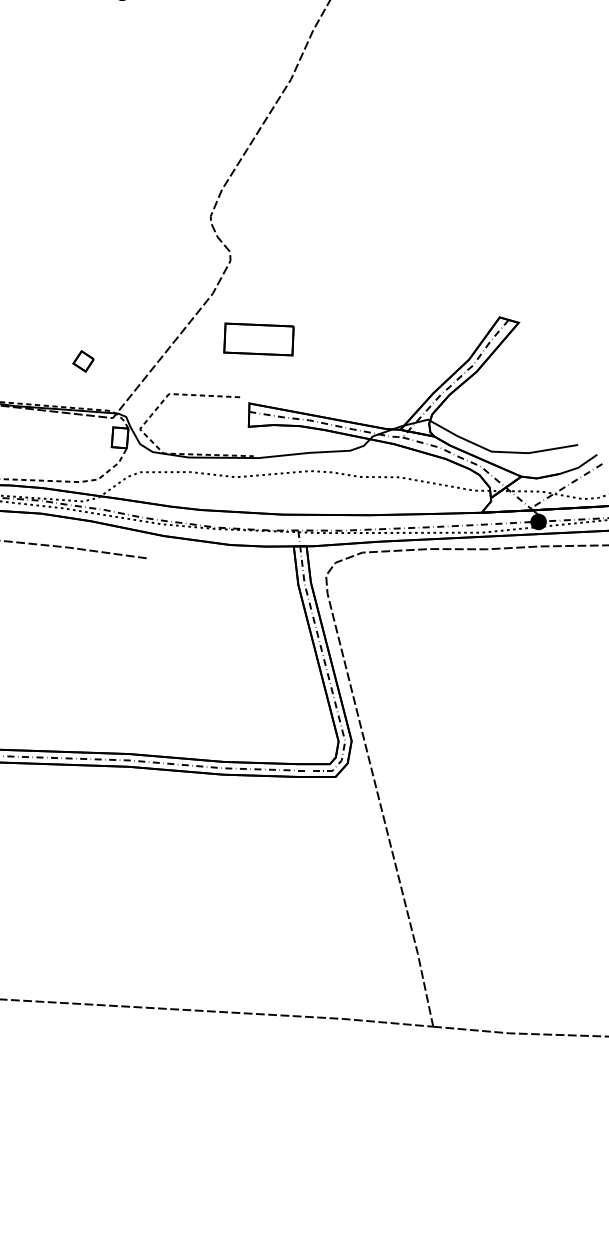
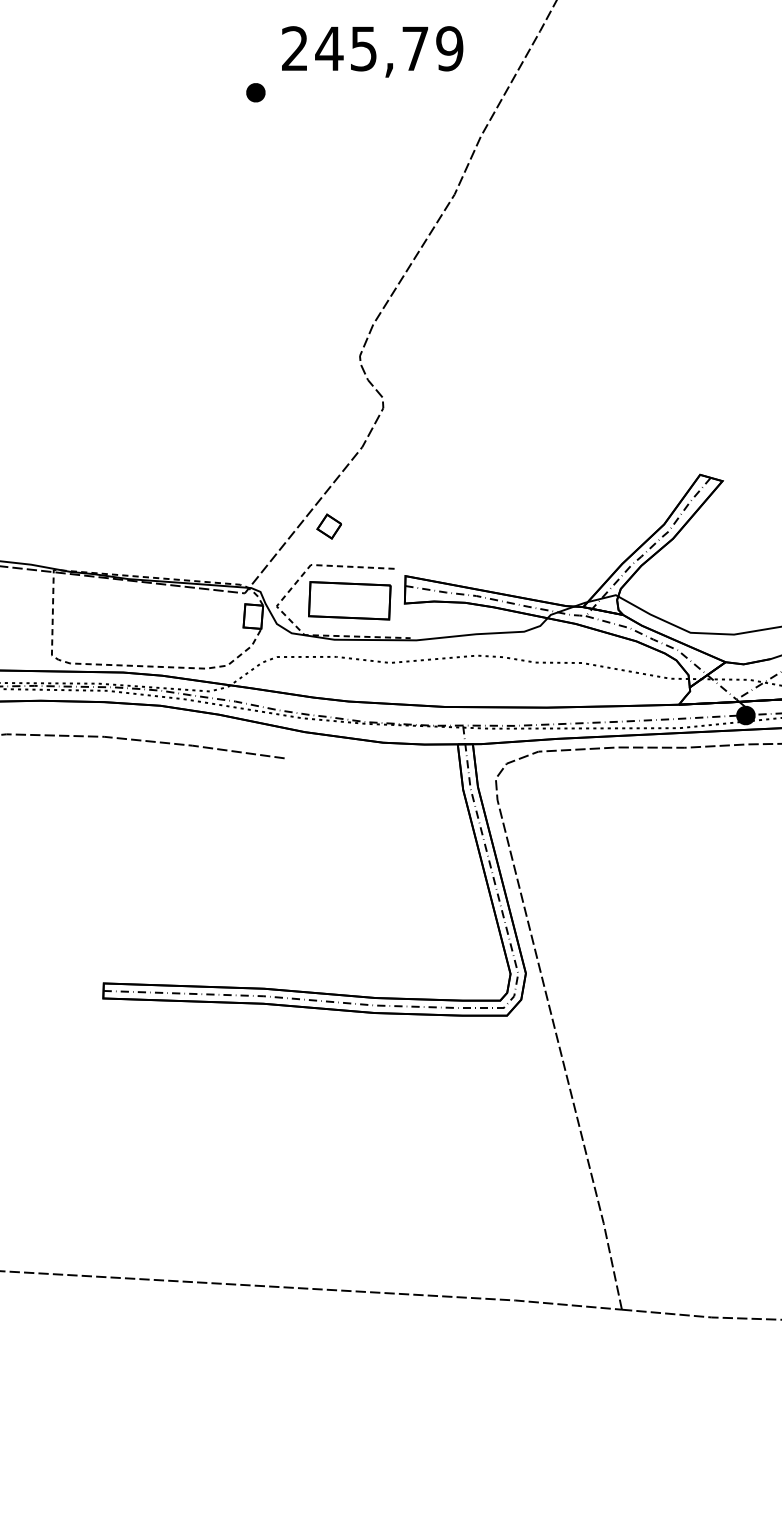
part: (258, 339) -> (349, 600), moved
part: (82, 361) -> (328, 526), moved

